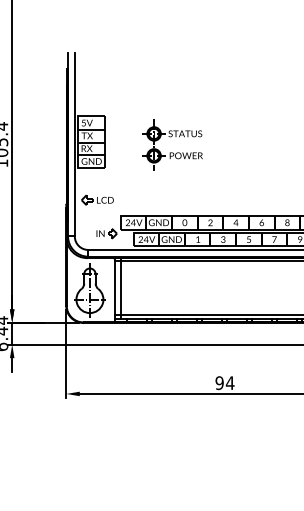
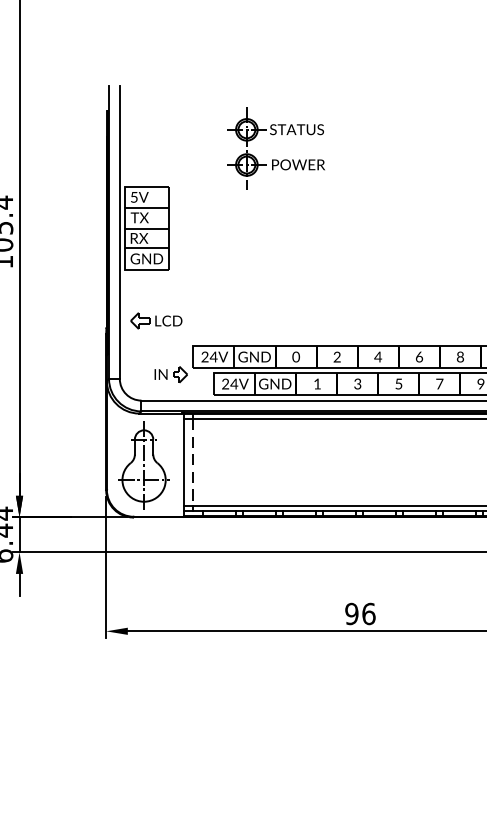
part: (171, 137) -> (274, 135), moved
line: (120, 288) -> (193, 462), solid -> dashed
text: (229, 383) -> (367, 614), 94 -> 96

